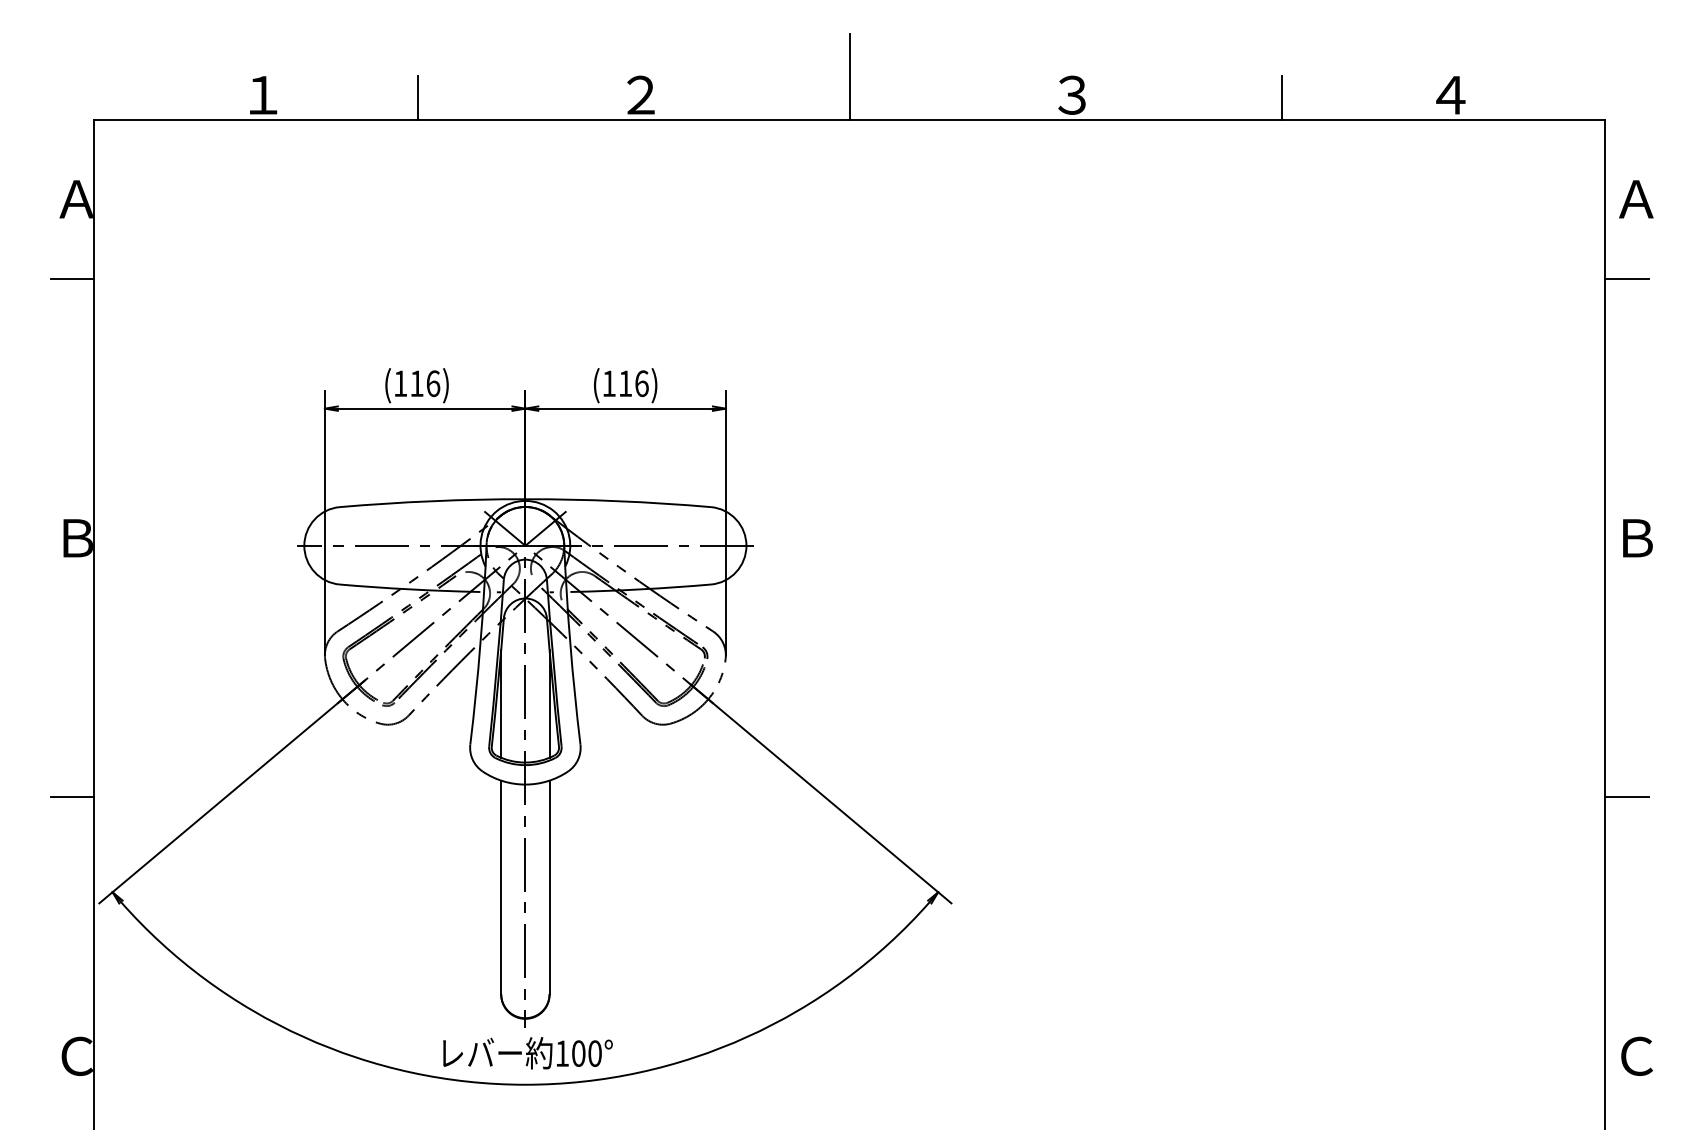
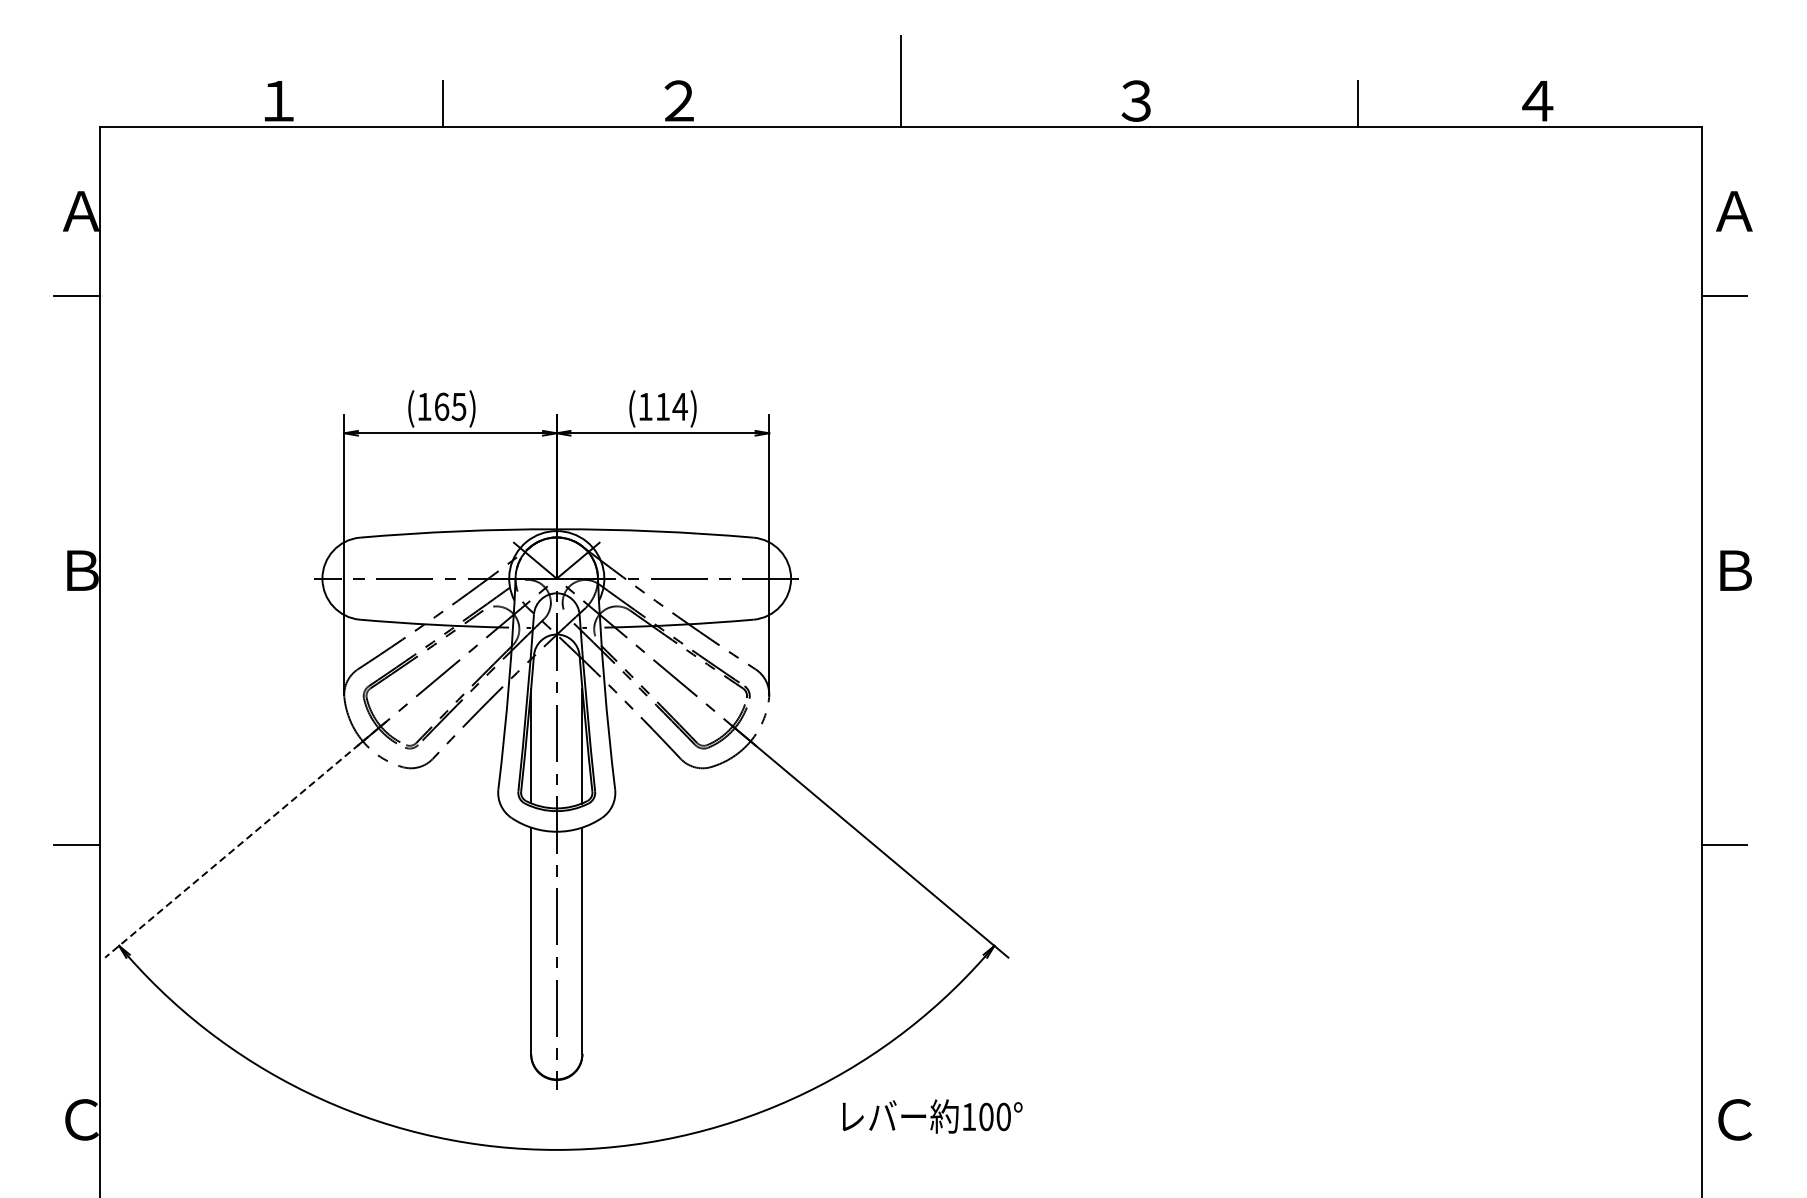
text: (425, 383) -> (450, 406), (116) -> (165)
text: (641, 383) -> (679, 406), (116) -> (114)
line: (231, 792) -> (245, 840), solid -> dashed
text: (527, 1053) -> (932, 1116), moved

